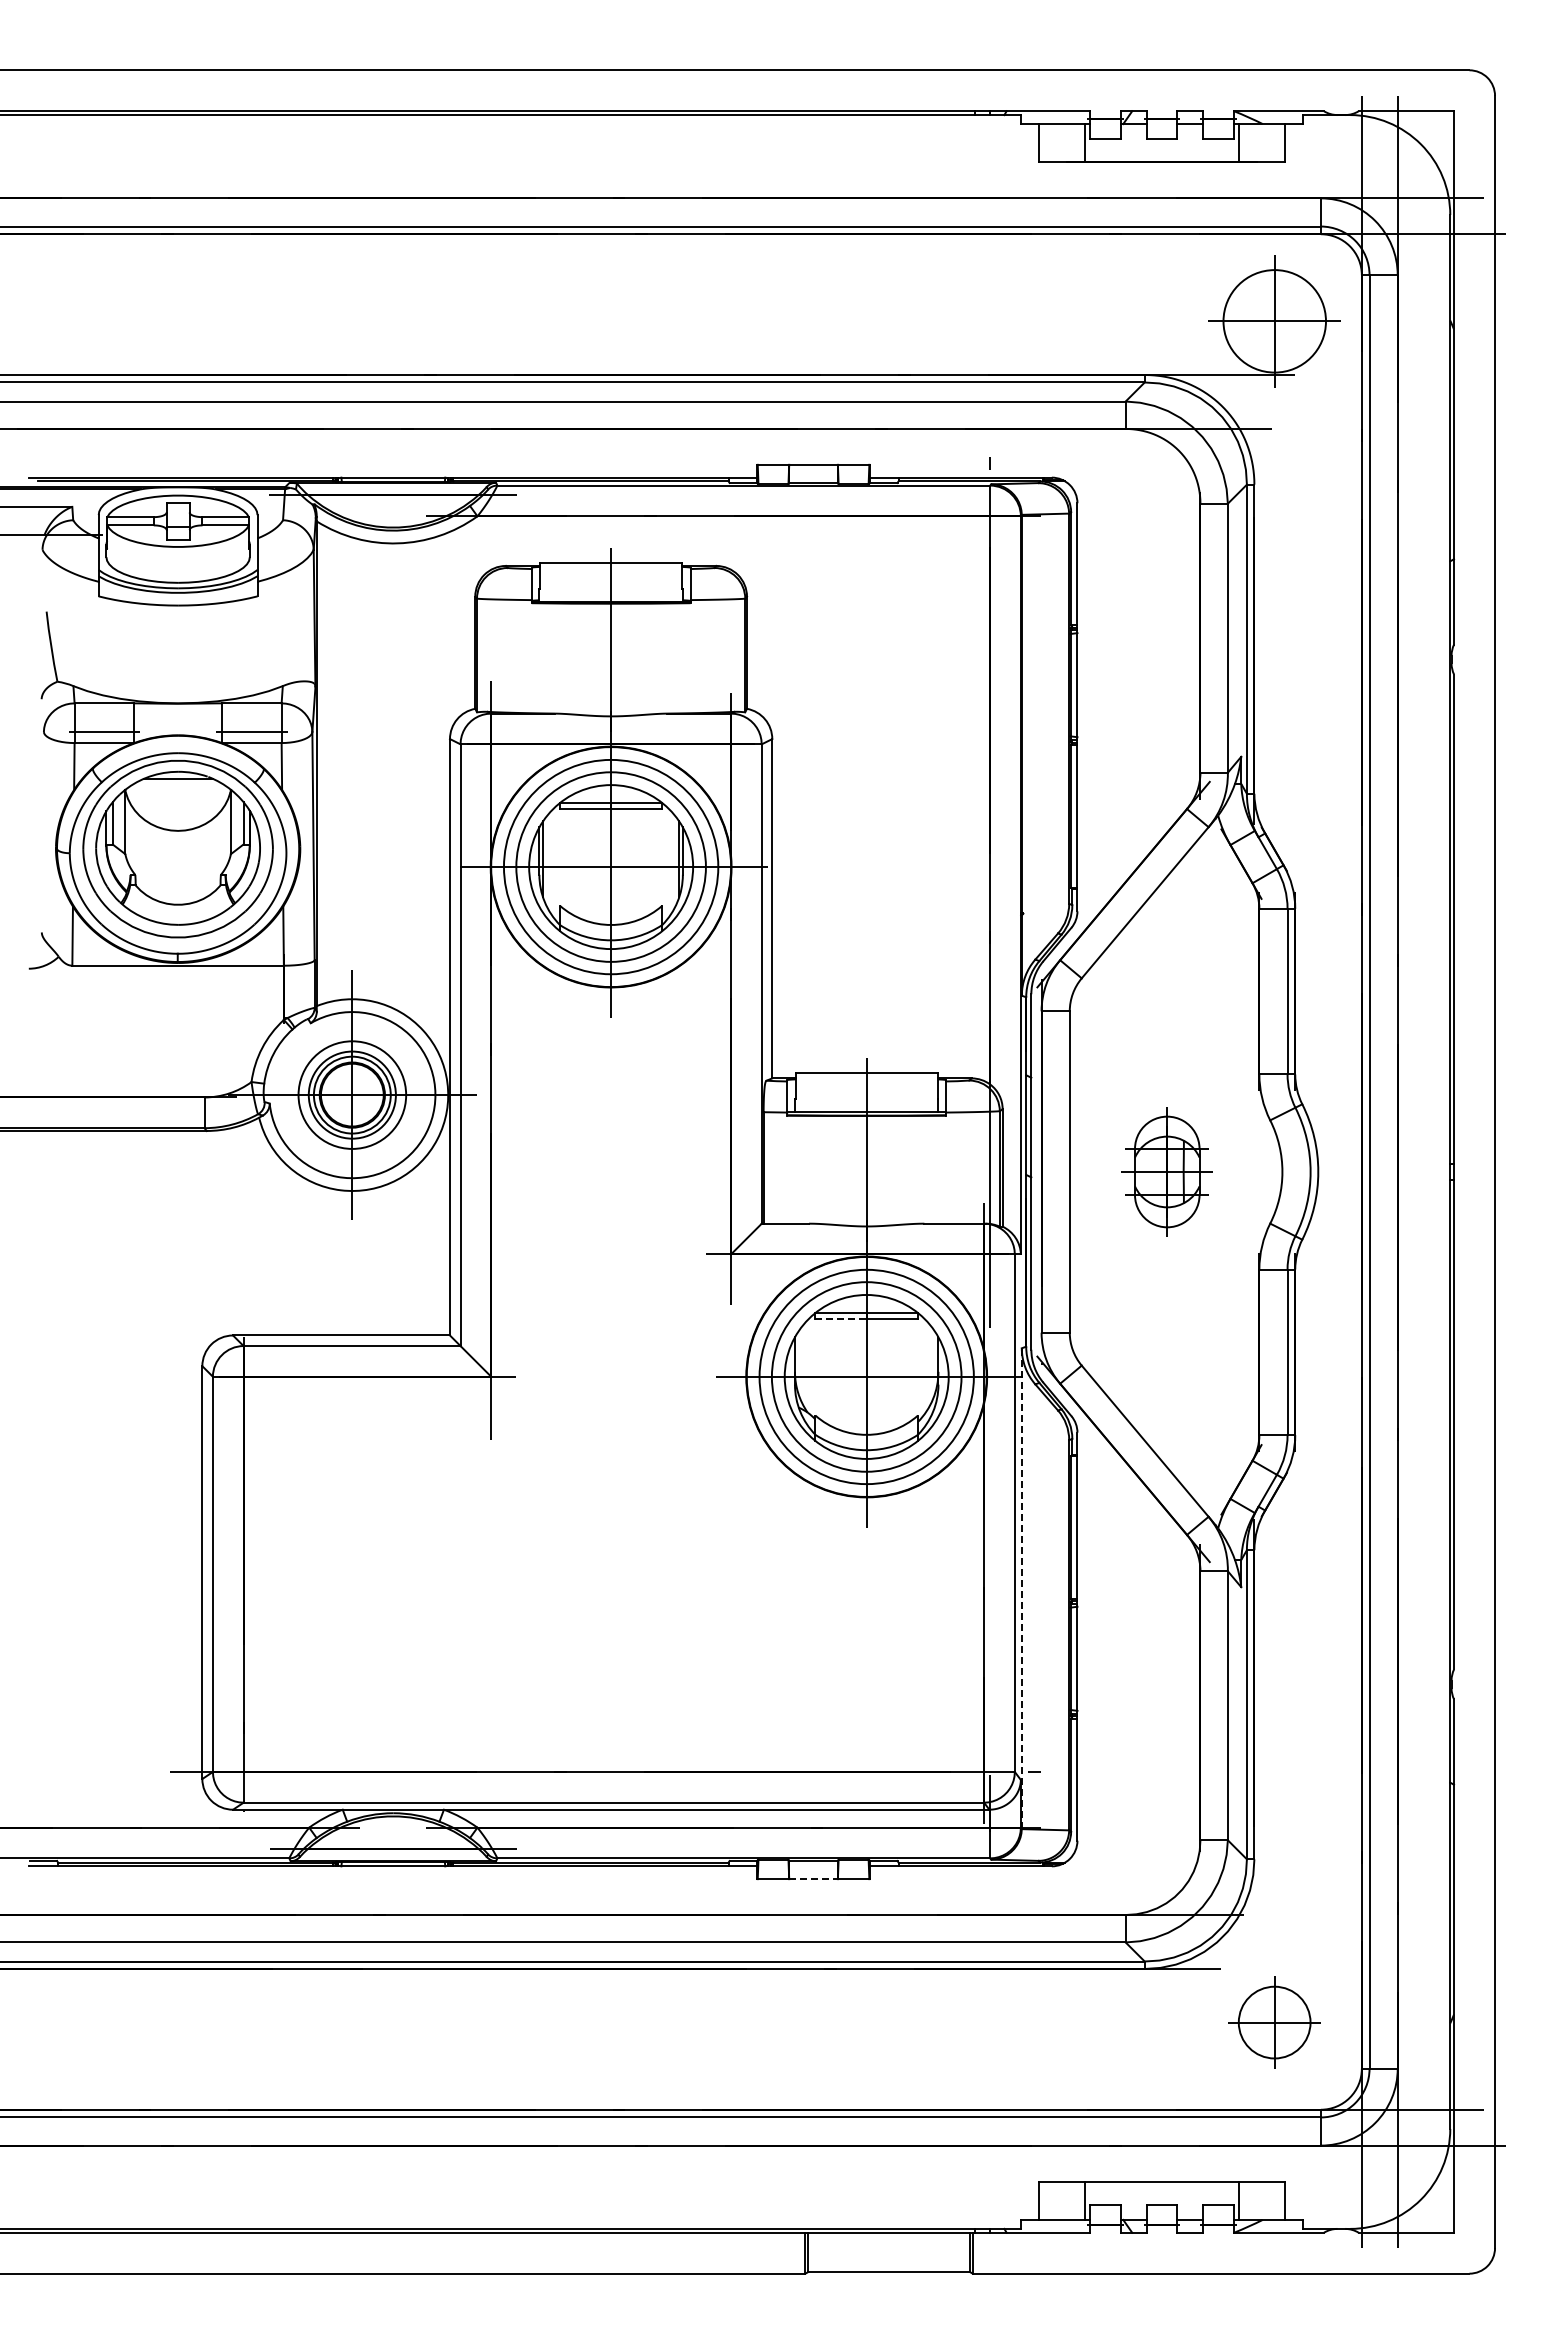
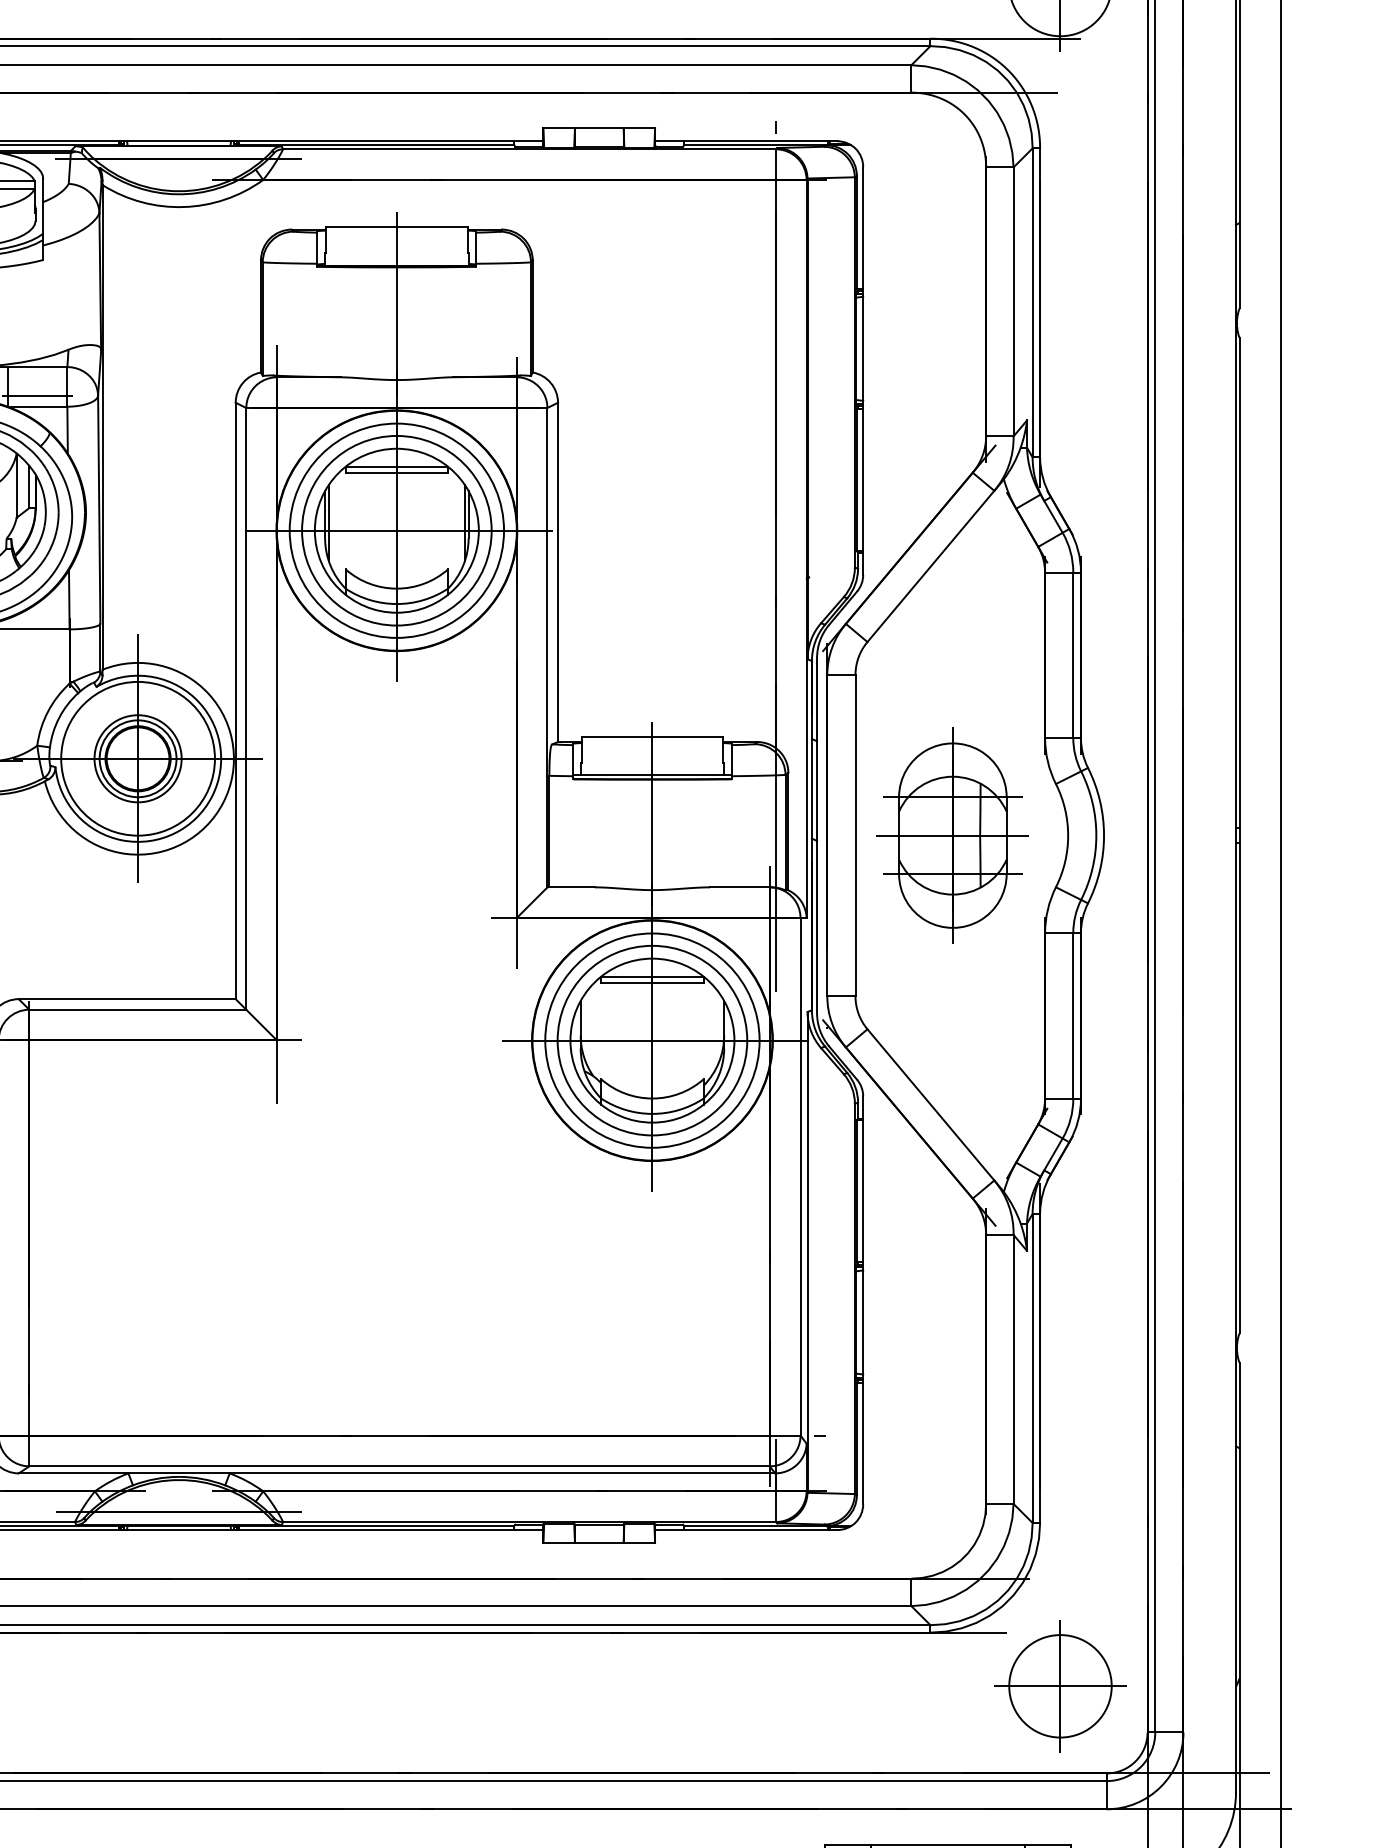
circle: (352, 1094) -> (138, 758), size x1.43
part: (1167, 1171) -> (953, 835), size x1.67
line: (841, 1319) -> (627, 983), dashed -> solid
line: (1021, 1587) -> (807, 1251), dashed -> solid
line: (814, 1879) -> (600, 1543), dashed -> solid
part: (1274, 2022) -> (1060, 1686), size x1.43

